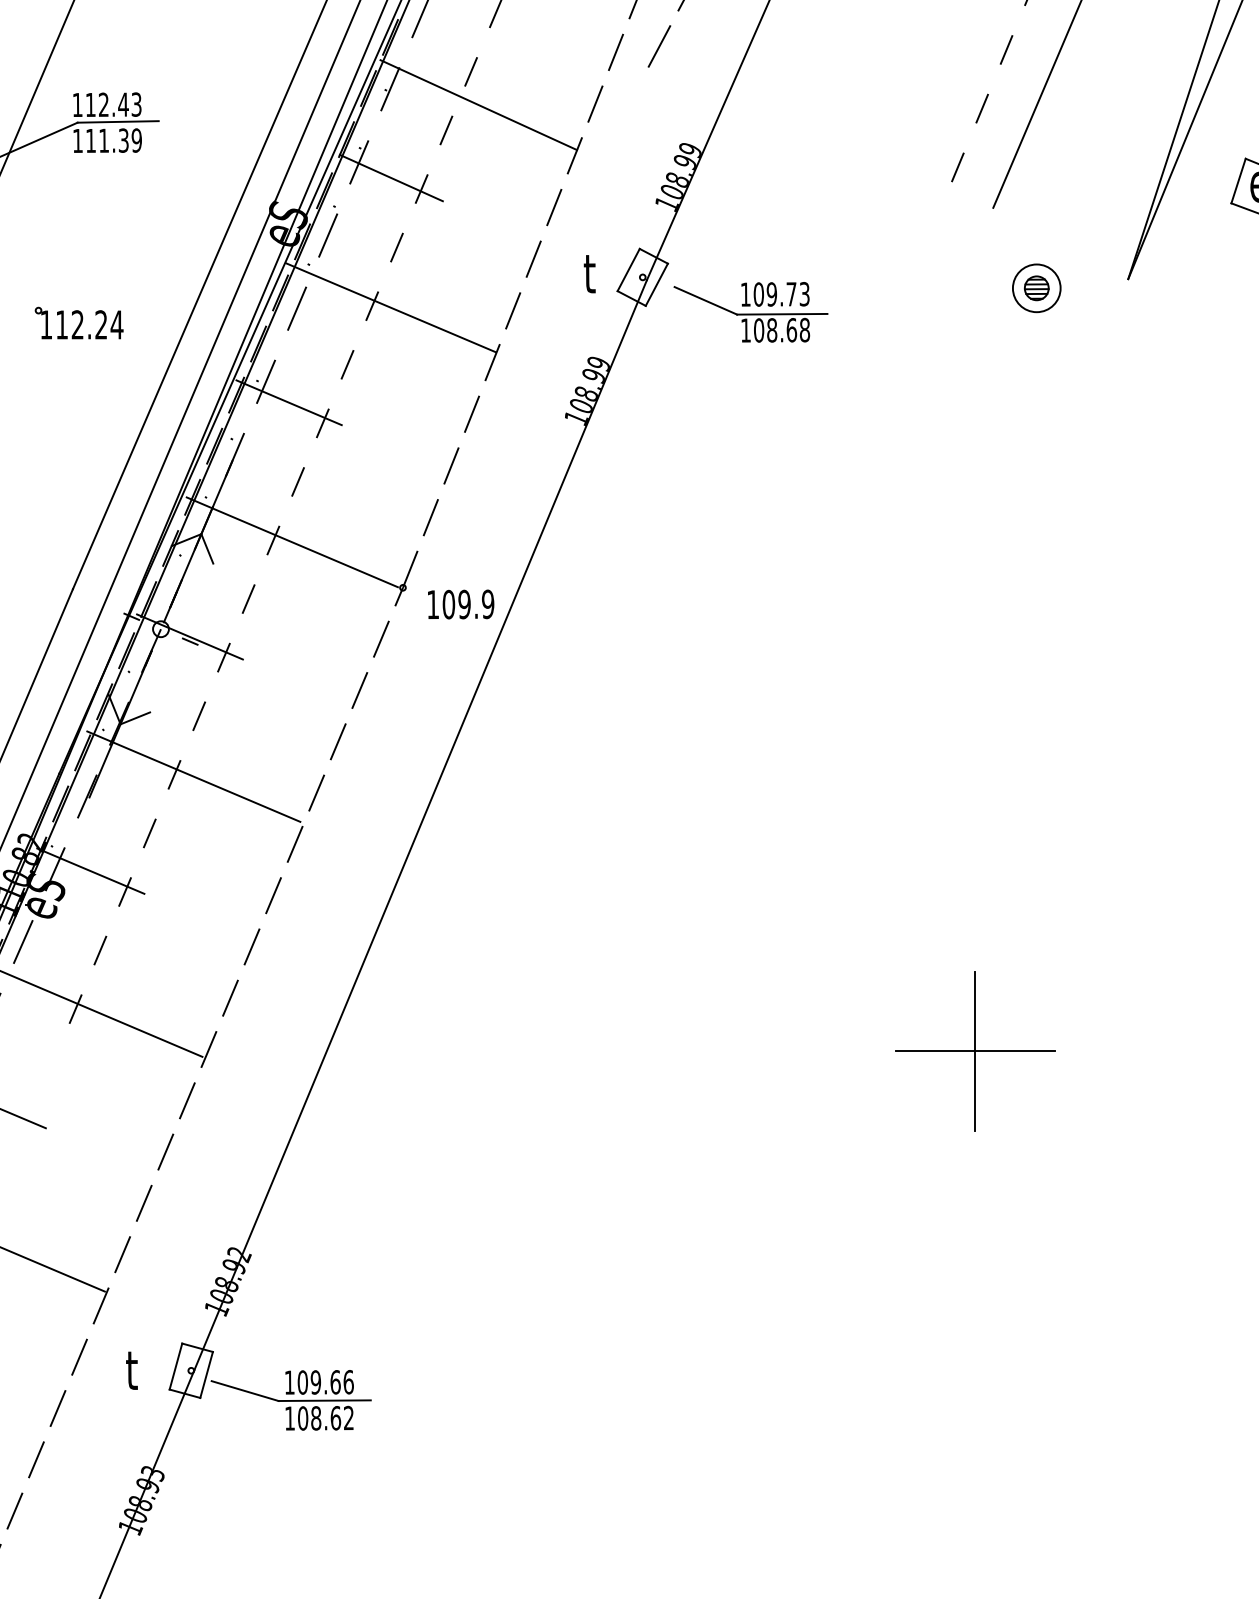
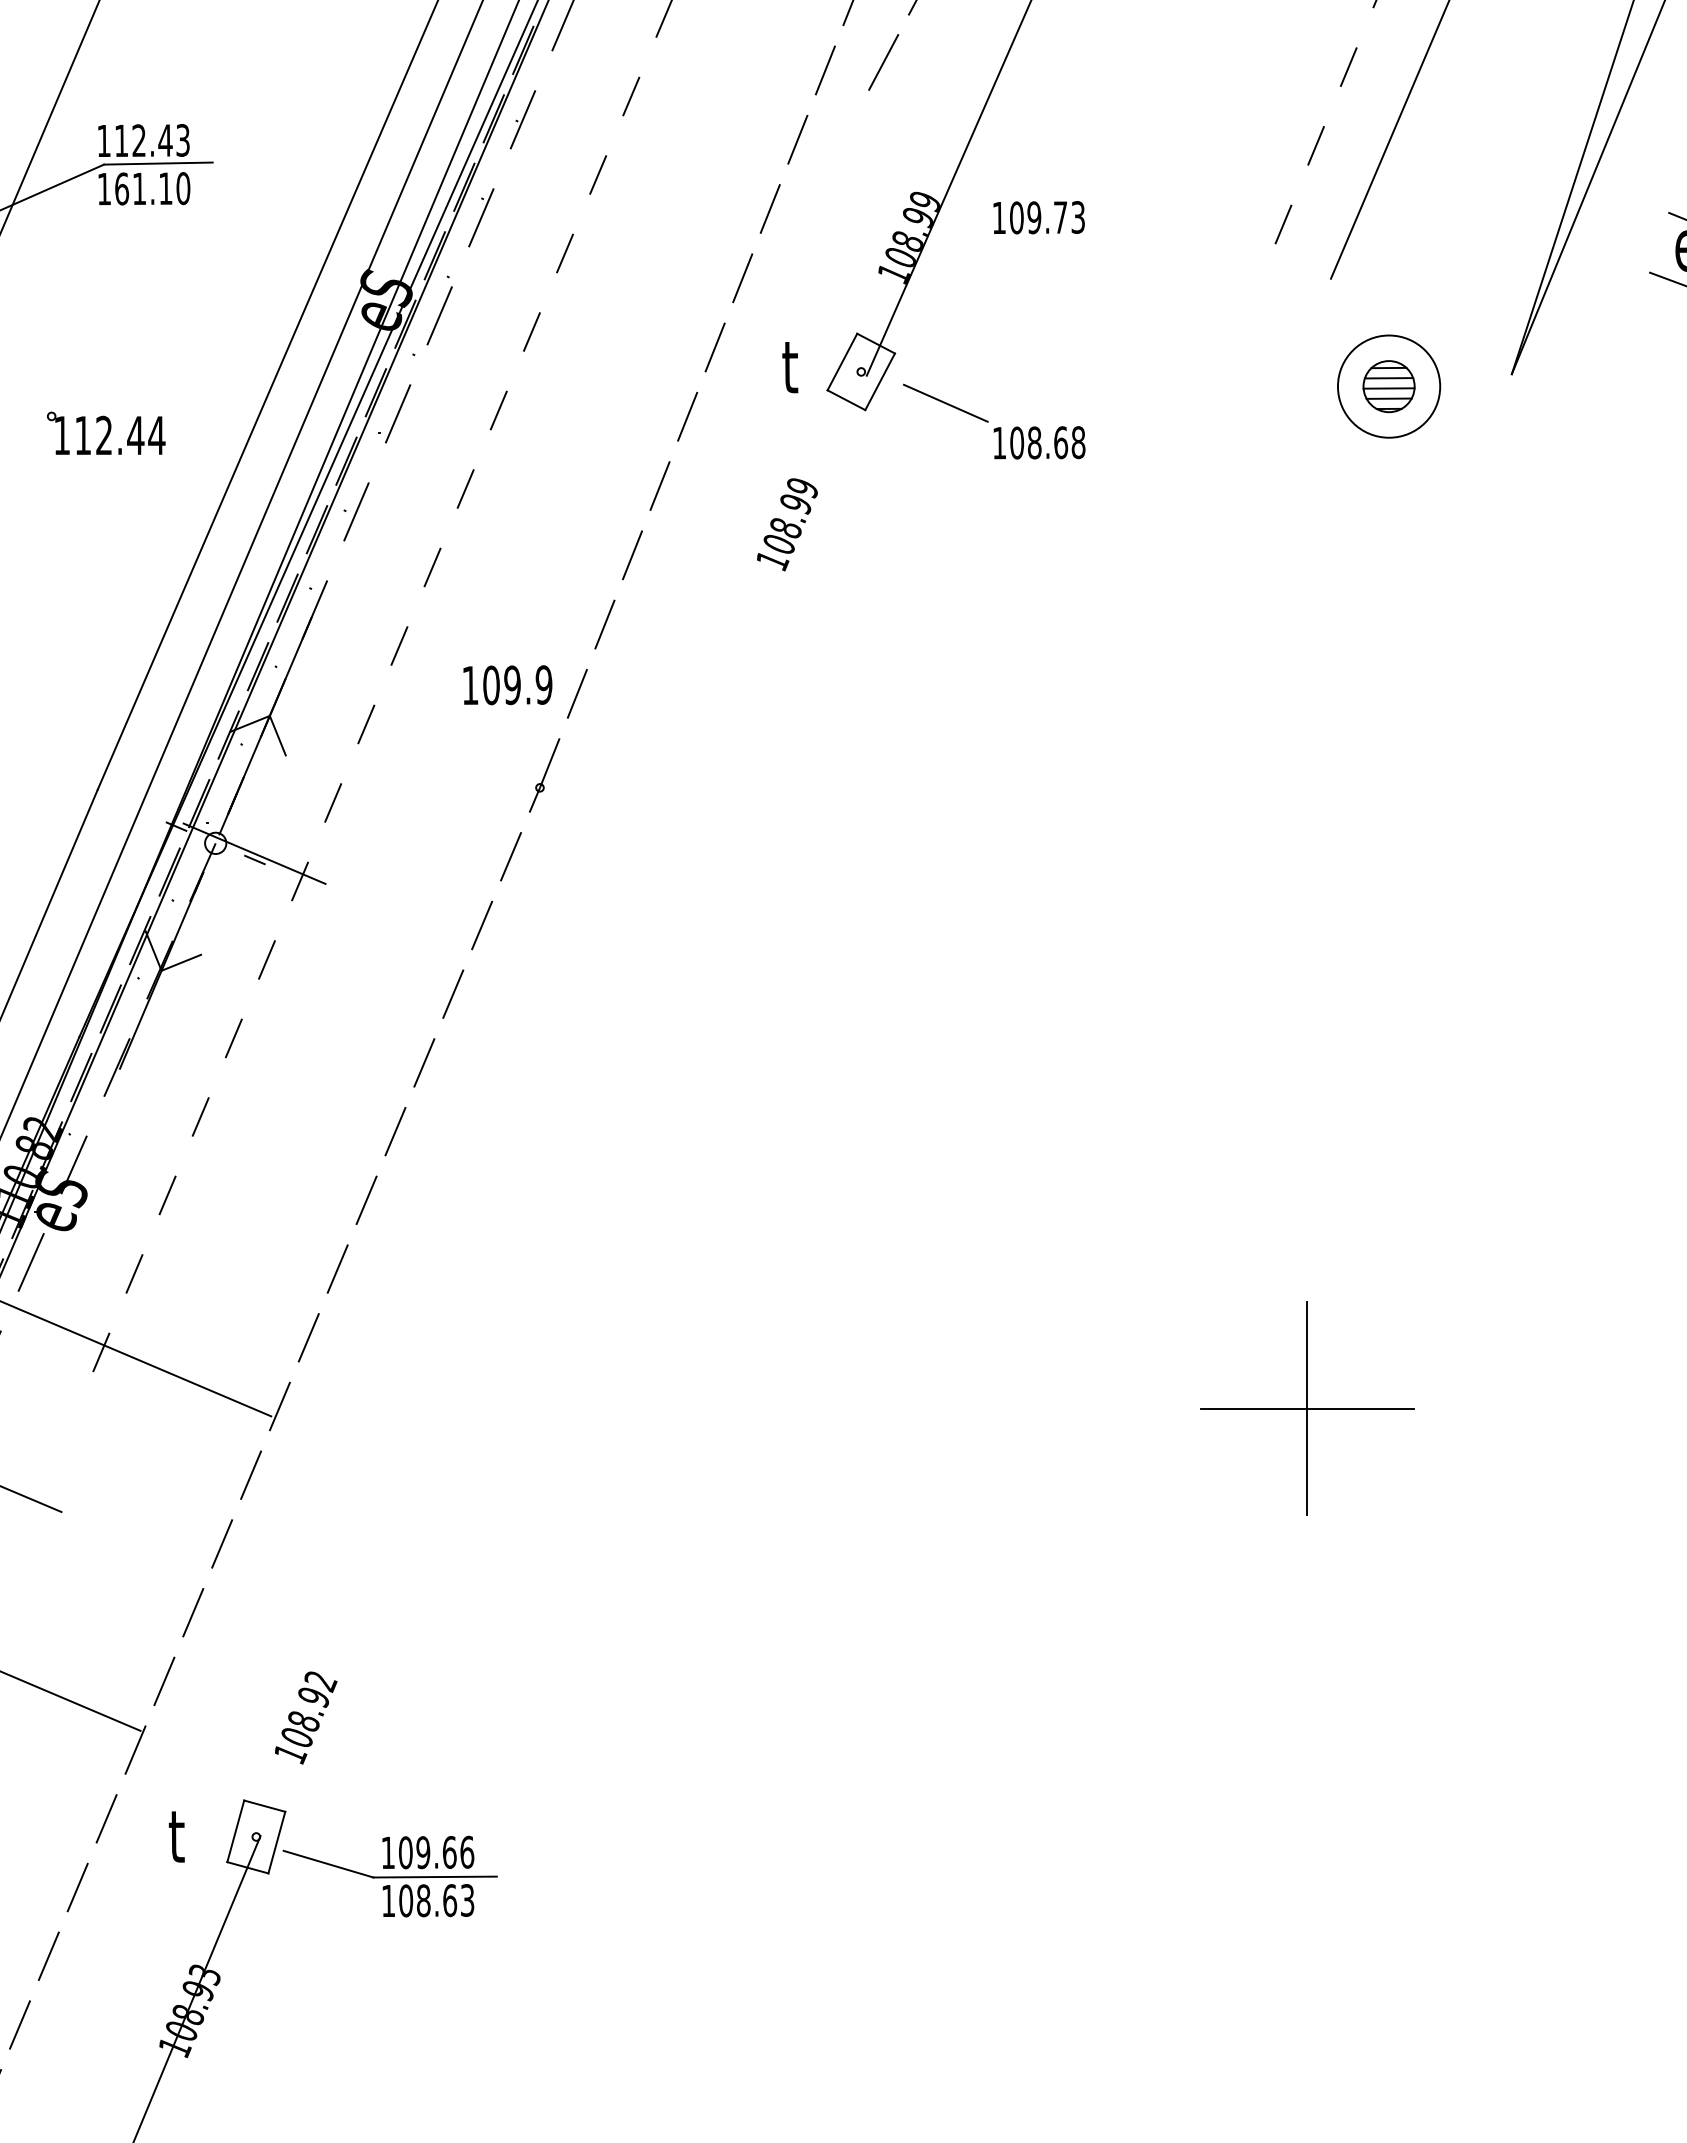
line: (478, 104) -> (641, 140), removed
text: (113, 140) -> (152, 188), 111.39 -> 161.10
line: (391, 177) -> (524, 238), removed
line: (1238, 180) -> (1659, 242), removed
part: (1036, 288) -> (1389, 386), size x1.6
text: (775, 294) -> (1038, 217), moved
line: (390, 307) -> (523, 412), removed
line: (781, 313) -> (1047, 420), removed
text: (101, 324) -> (135, 434), 112.24 -> 112.44
line: (288, 402) -> (386, 539), removed
line: (292, 542) -> (391, 726), removed
text: (460, 604) -> (507, 685), moved
line: (193, 776) -> (259, 1040), removed
line: (420, 824) -> (563, 1105), removed
line: (90, 871) -> (121, 1167), removed
text: (348, 1418) -> (467, 1900), 108.62 -> 108.63

